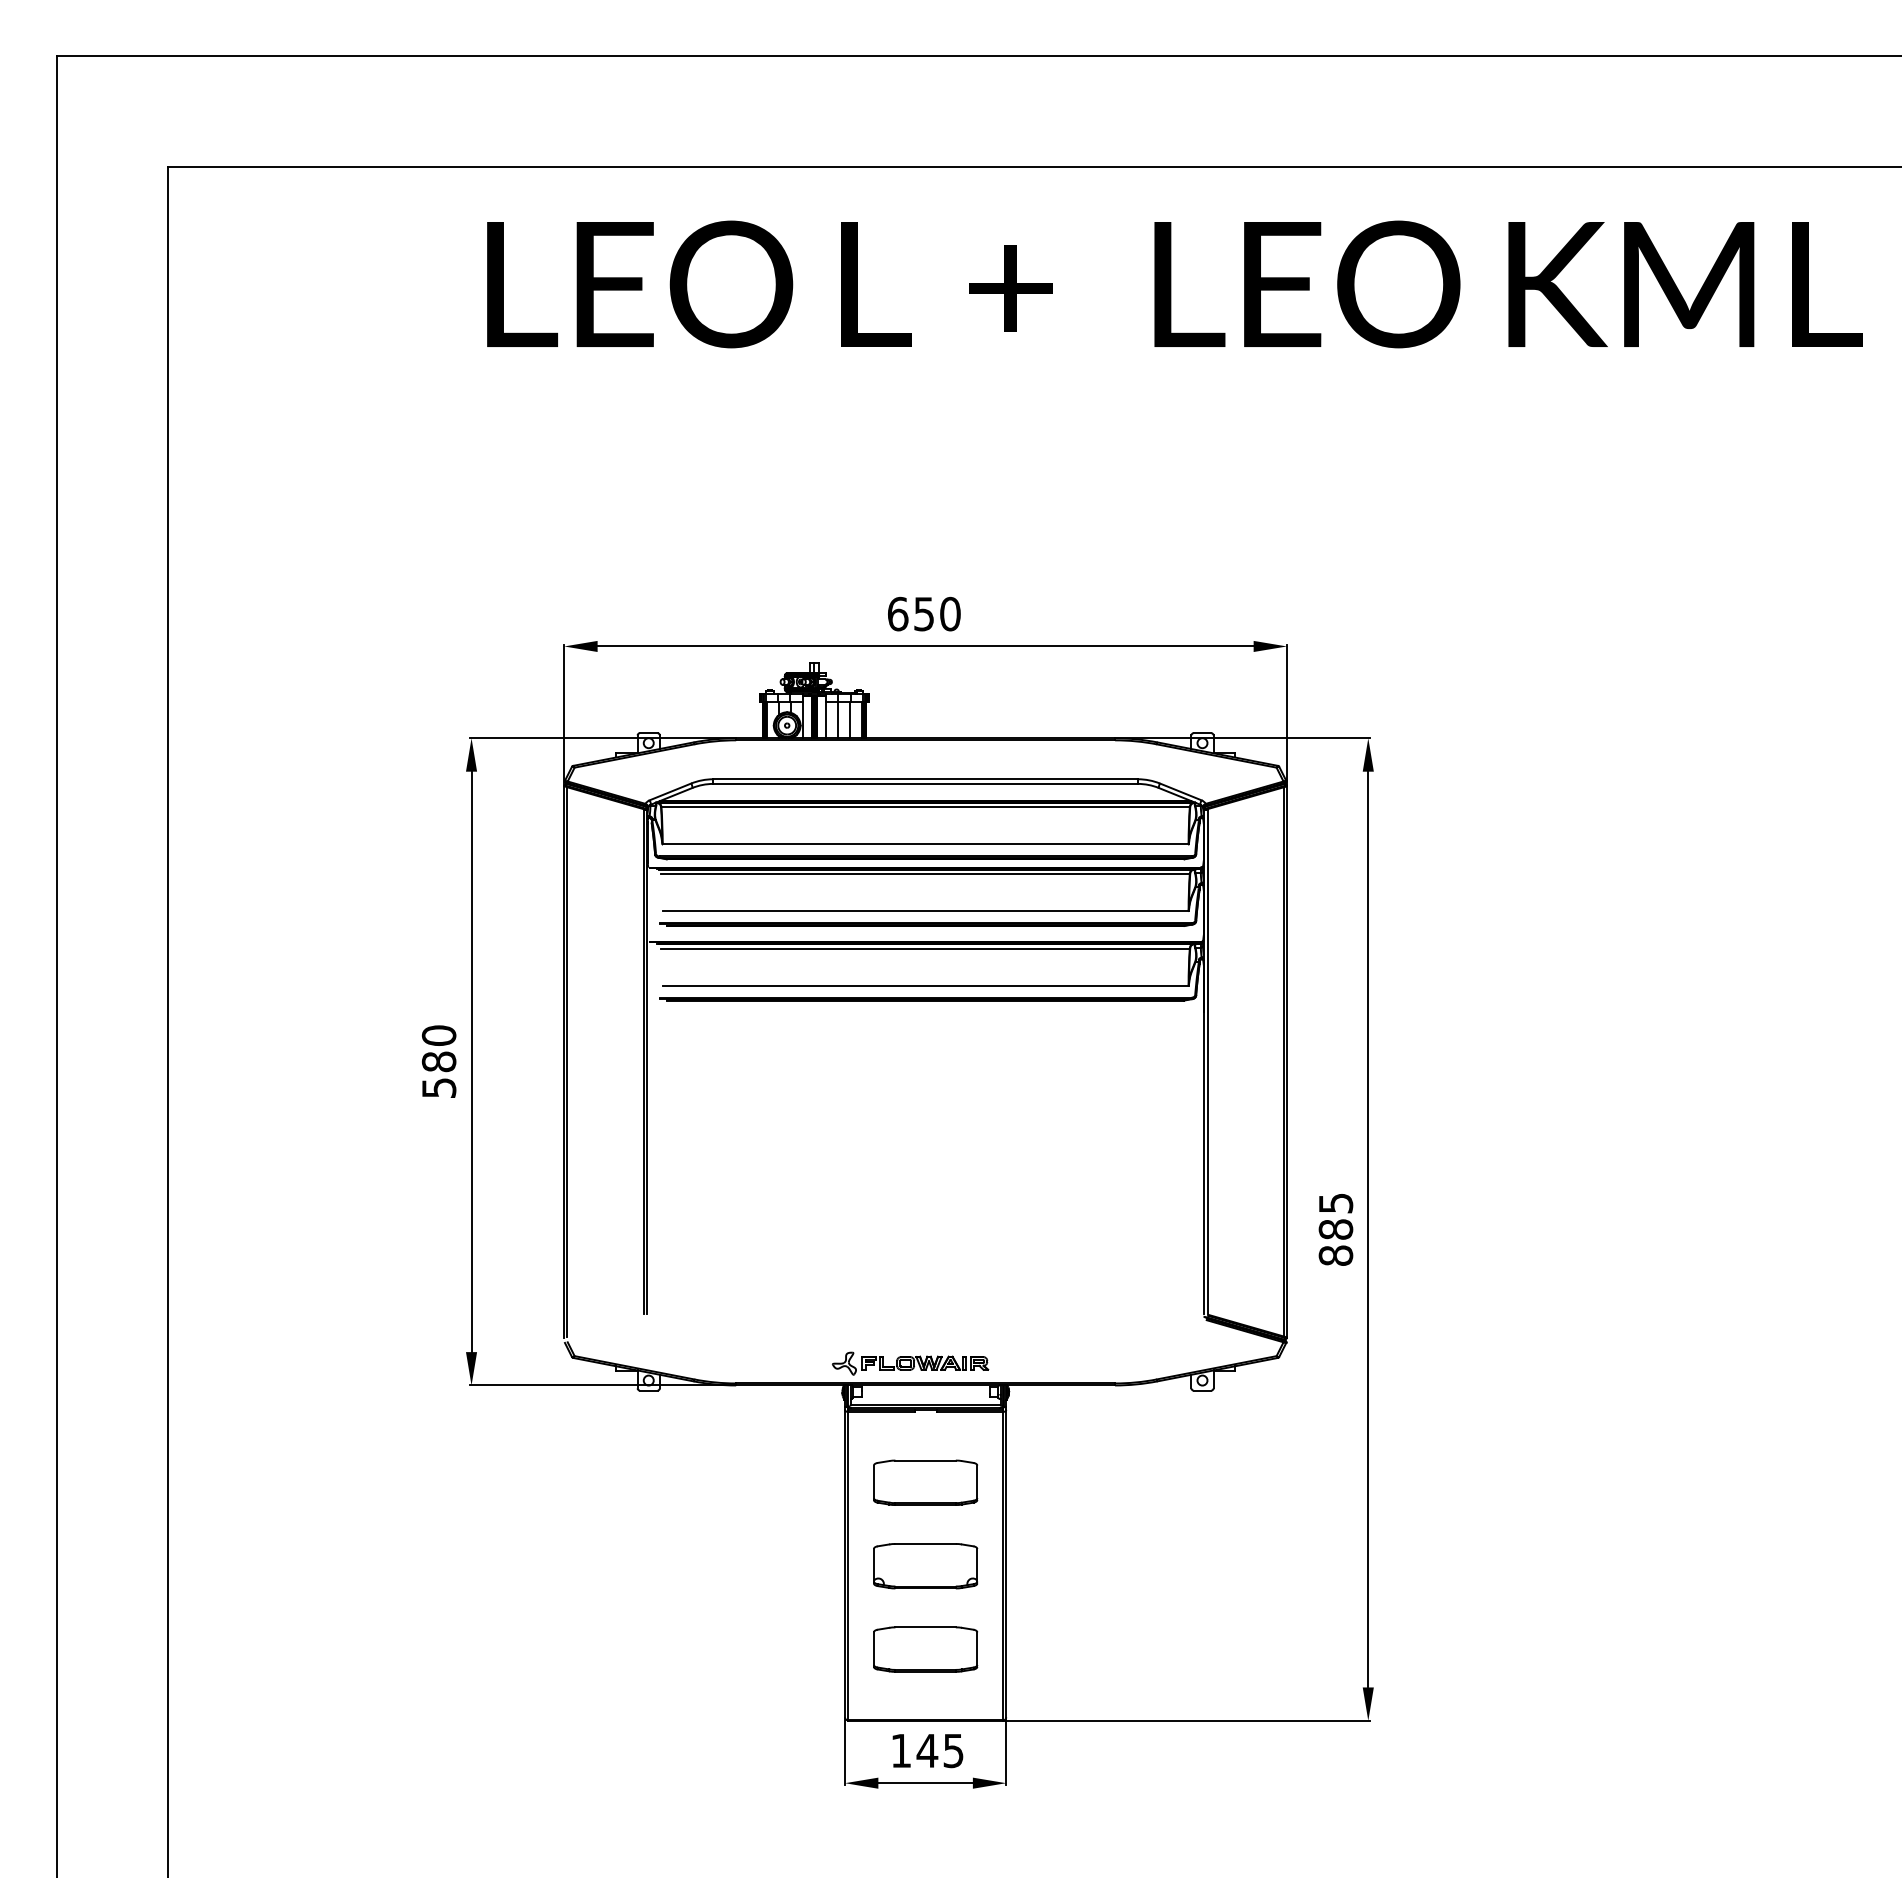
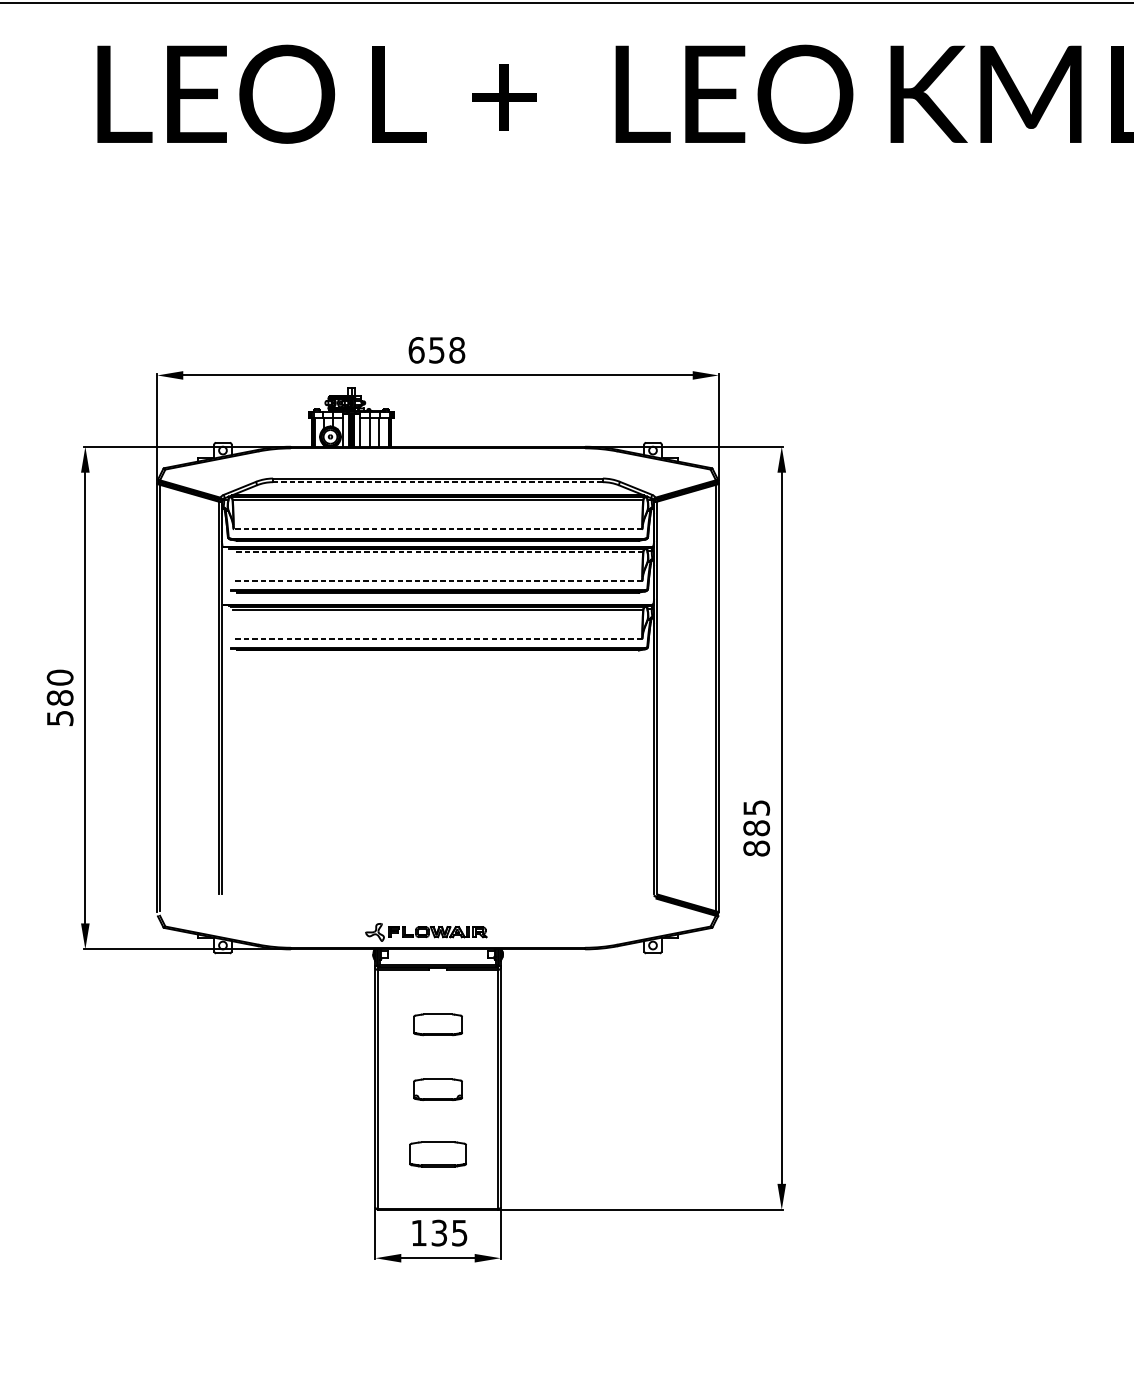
text: (950, 614) -> (457, 350), 650 -> 658
line: (925, 783) -> (437, 481), solid -> dashed
line: (925, 844) -> (437, 529), solid -> dashed
line: (925, 874) -> (437, 552), solid -> dashed
line: (925, 911) -> (437, 581), solid -> dashed
line: (925, 985) -> (437, 638), solid -> dashed
part: (925, 1482) -> (437, 1024), size x0.6
part: (925, 1566) -> (437, 1089), size x0.6
part: (925, 1649) -> (437, 1154), size x0.7
text: (927, 1750) -> (439, 1232), 145 -> 135

